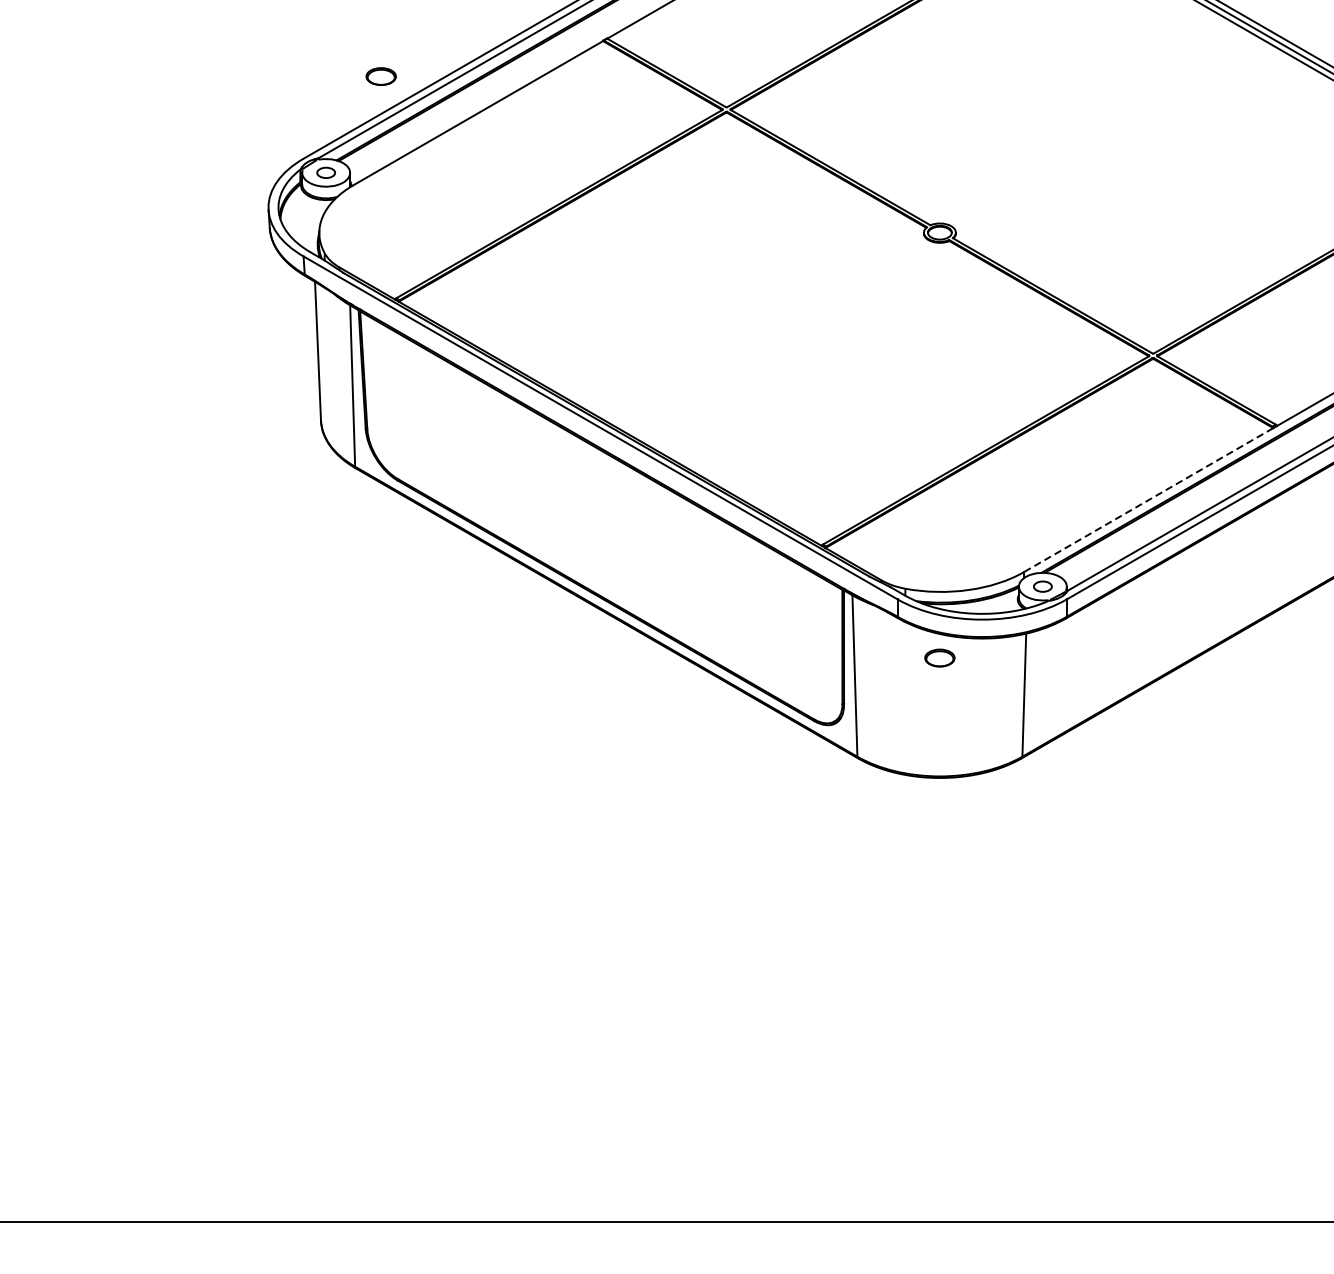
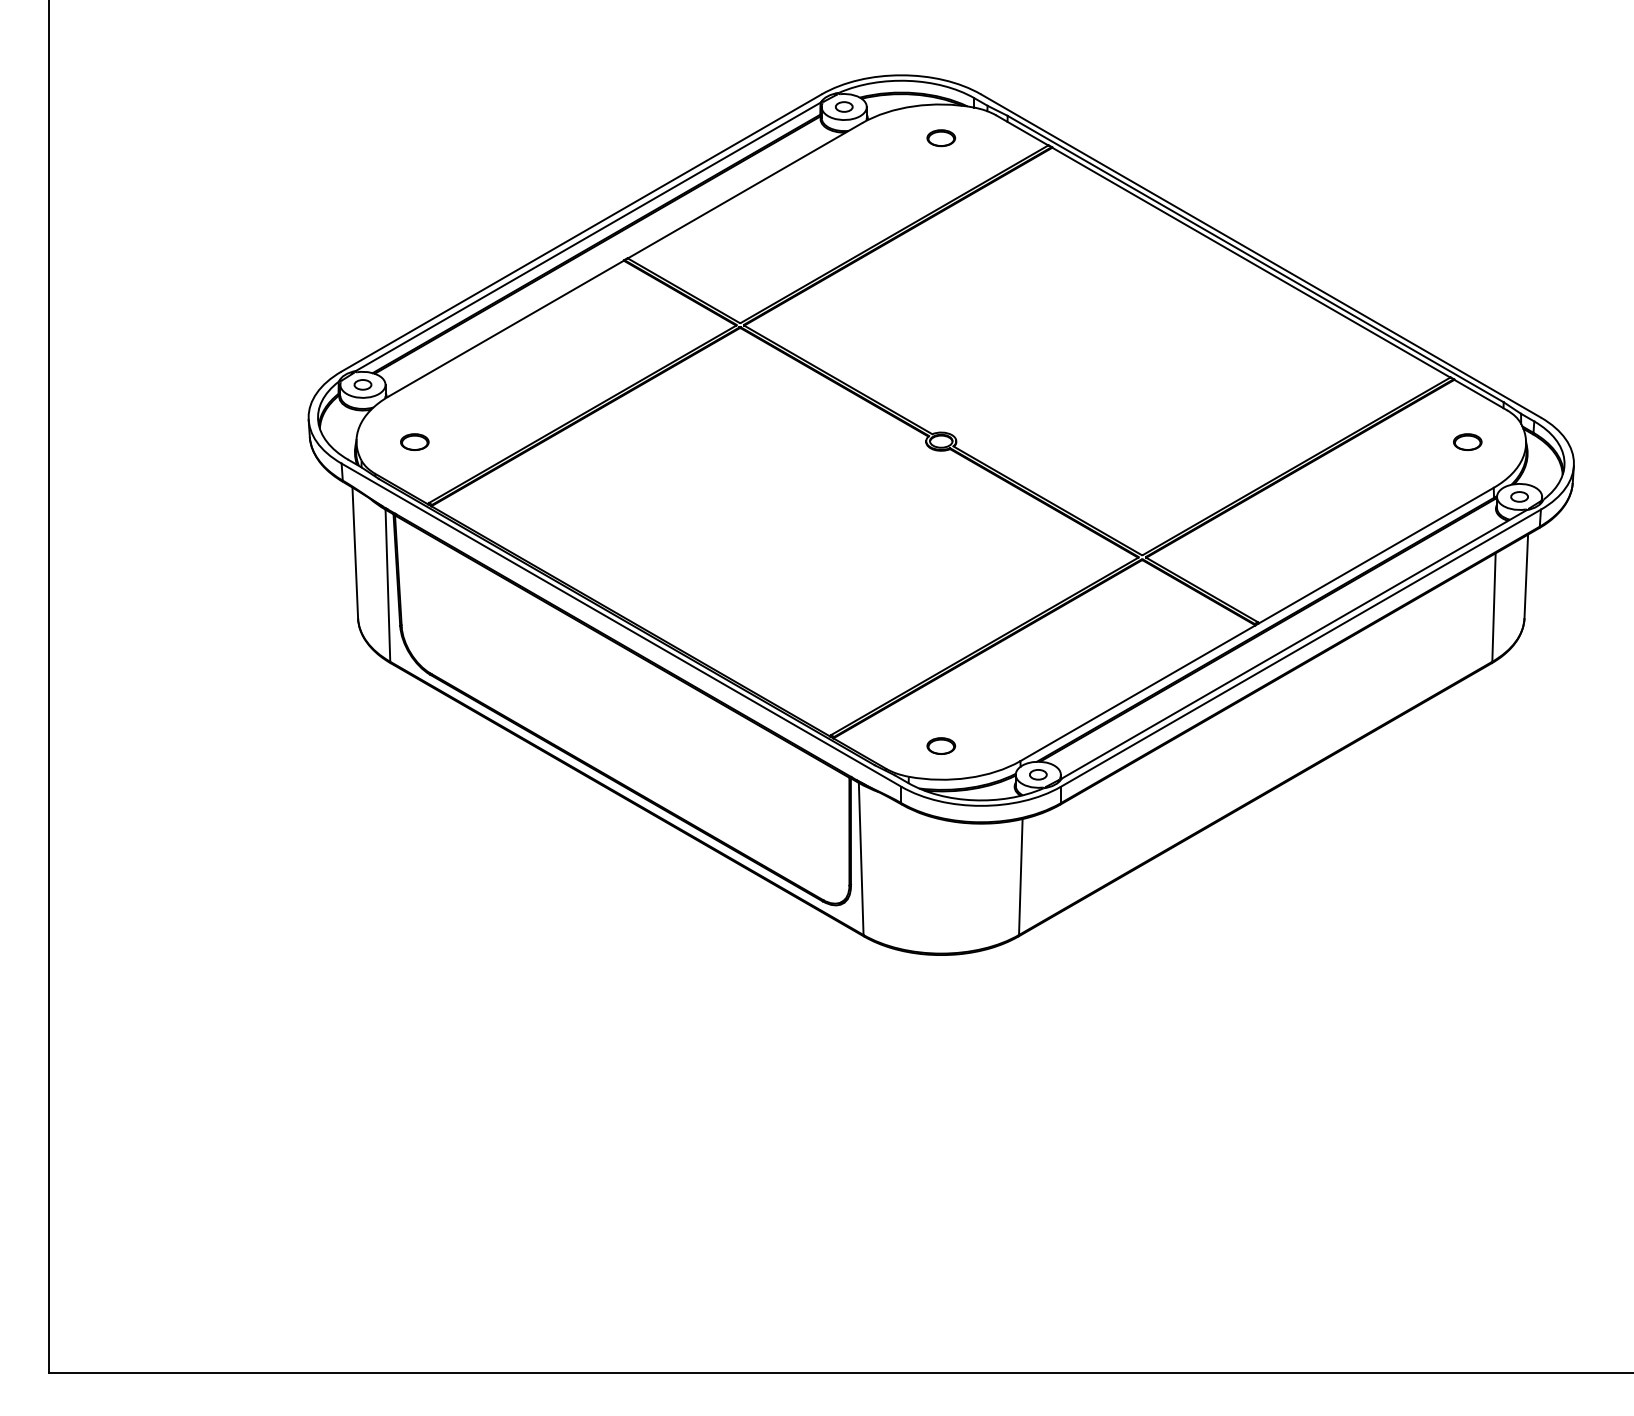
part: (380, 75) -> (414, 441), moved
line: (1148, 500) -> (1137, 693), dashed -> solid
part: (940, 657) -> (941, 745), moved

